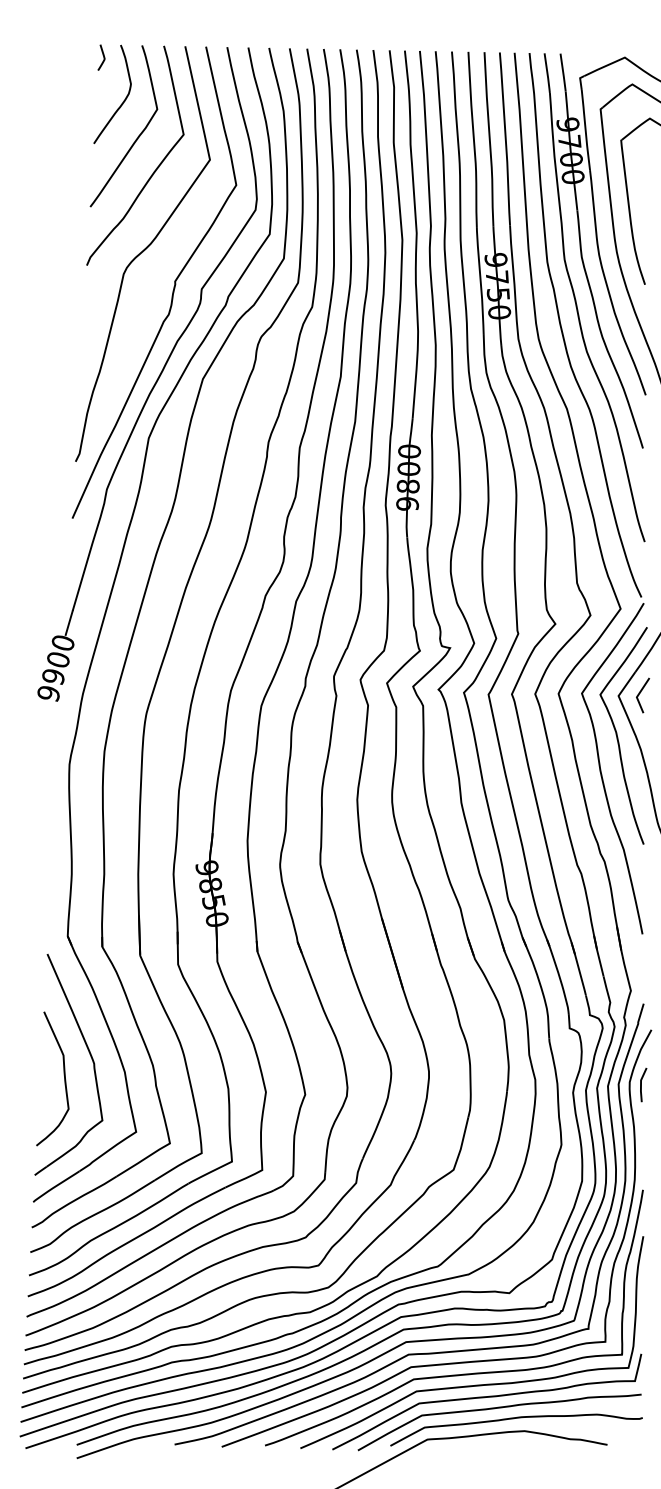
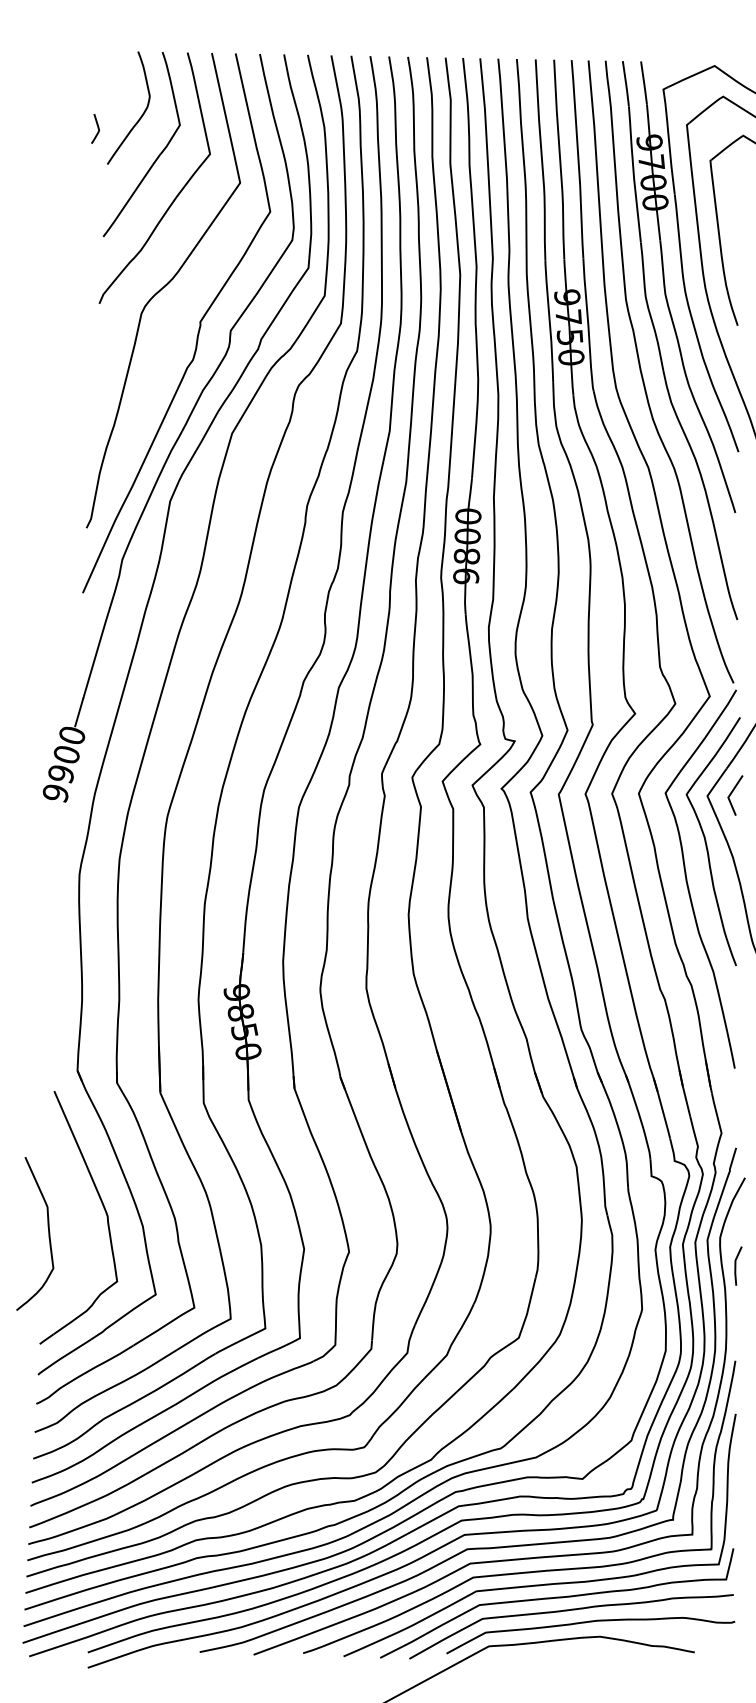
curve: (103, 57) -> (97, 128), moved
curve: (63, 1075) -> (47, 1230), moved
line: (641, 1085) -> (735, 1266), moved

